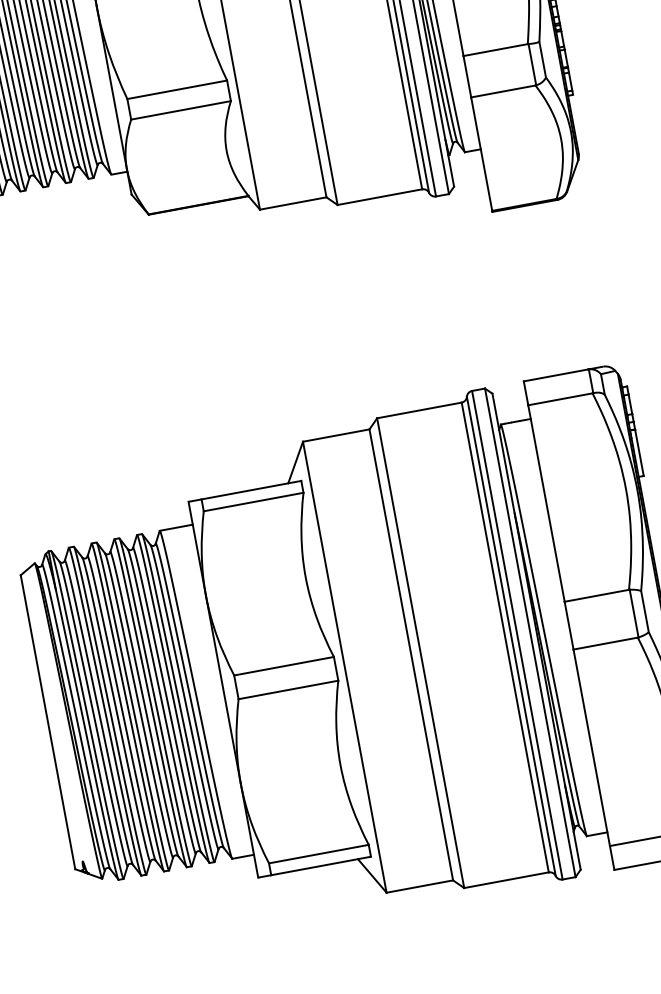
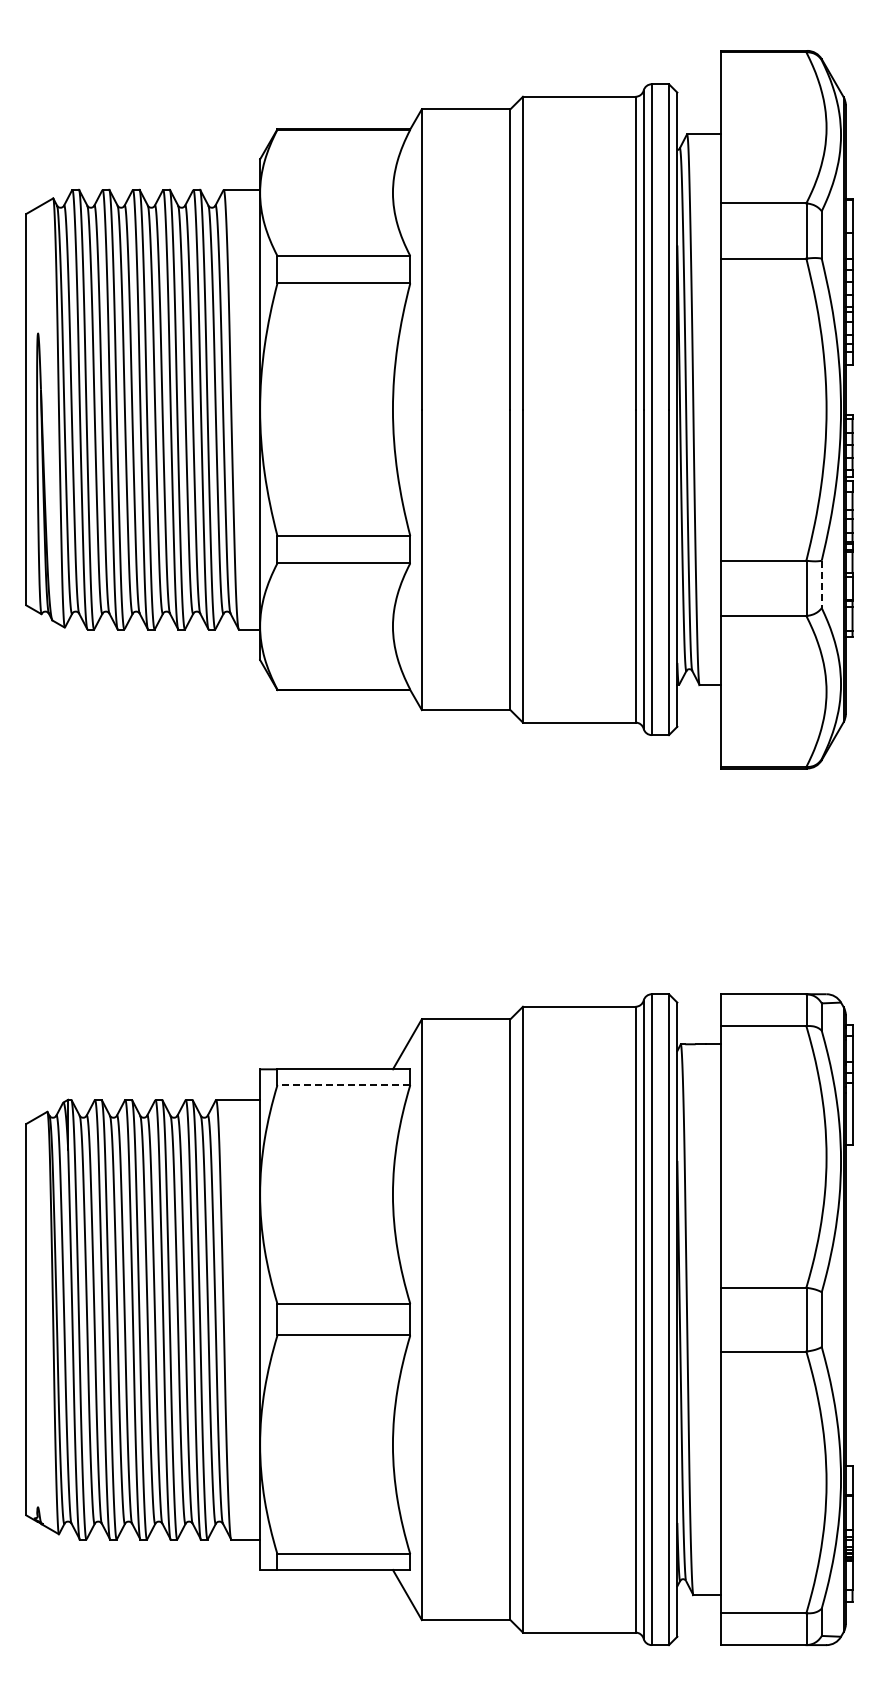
line: (542, 59) -> (821, 584), solid -> dashed
line: (253, 502) -> (343, 1085), solid -> dashed

